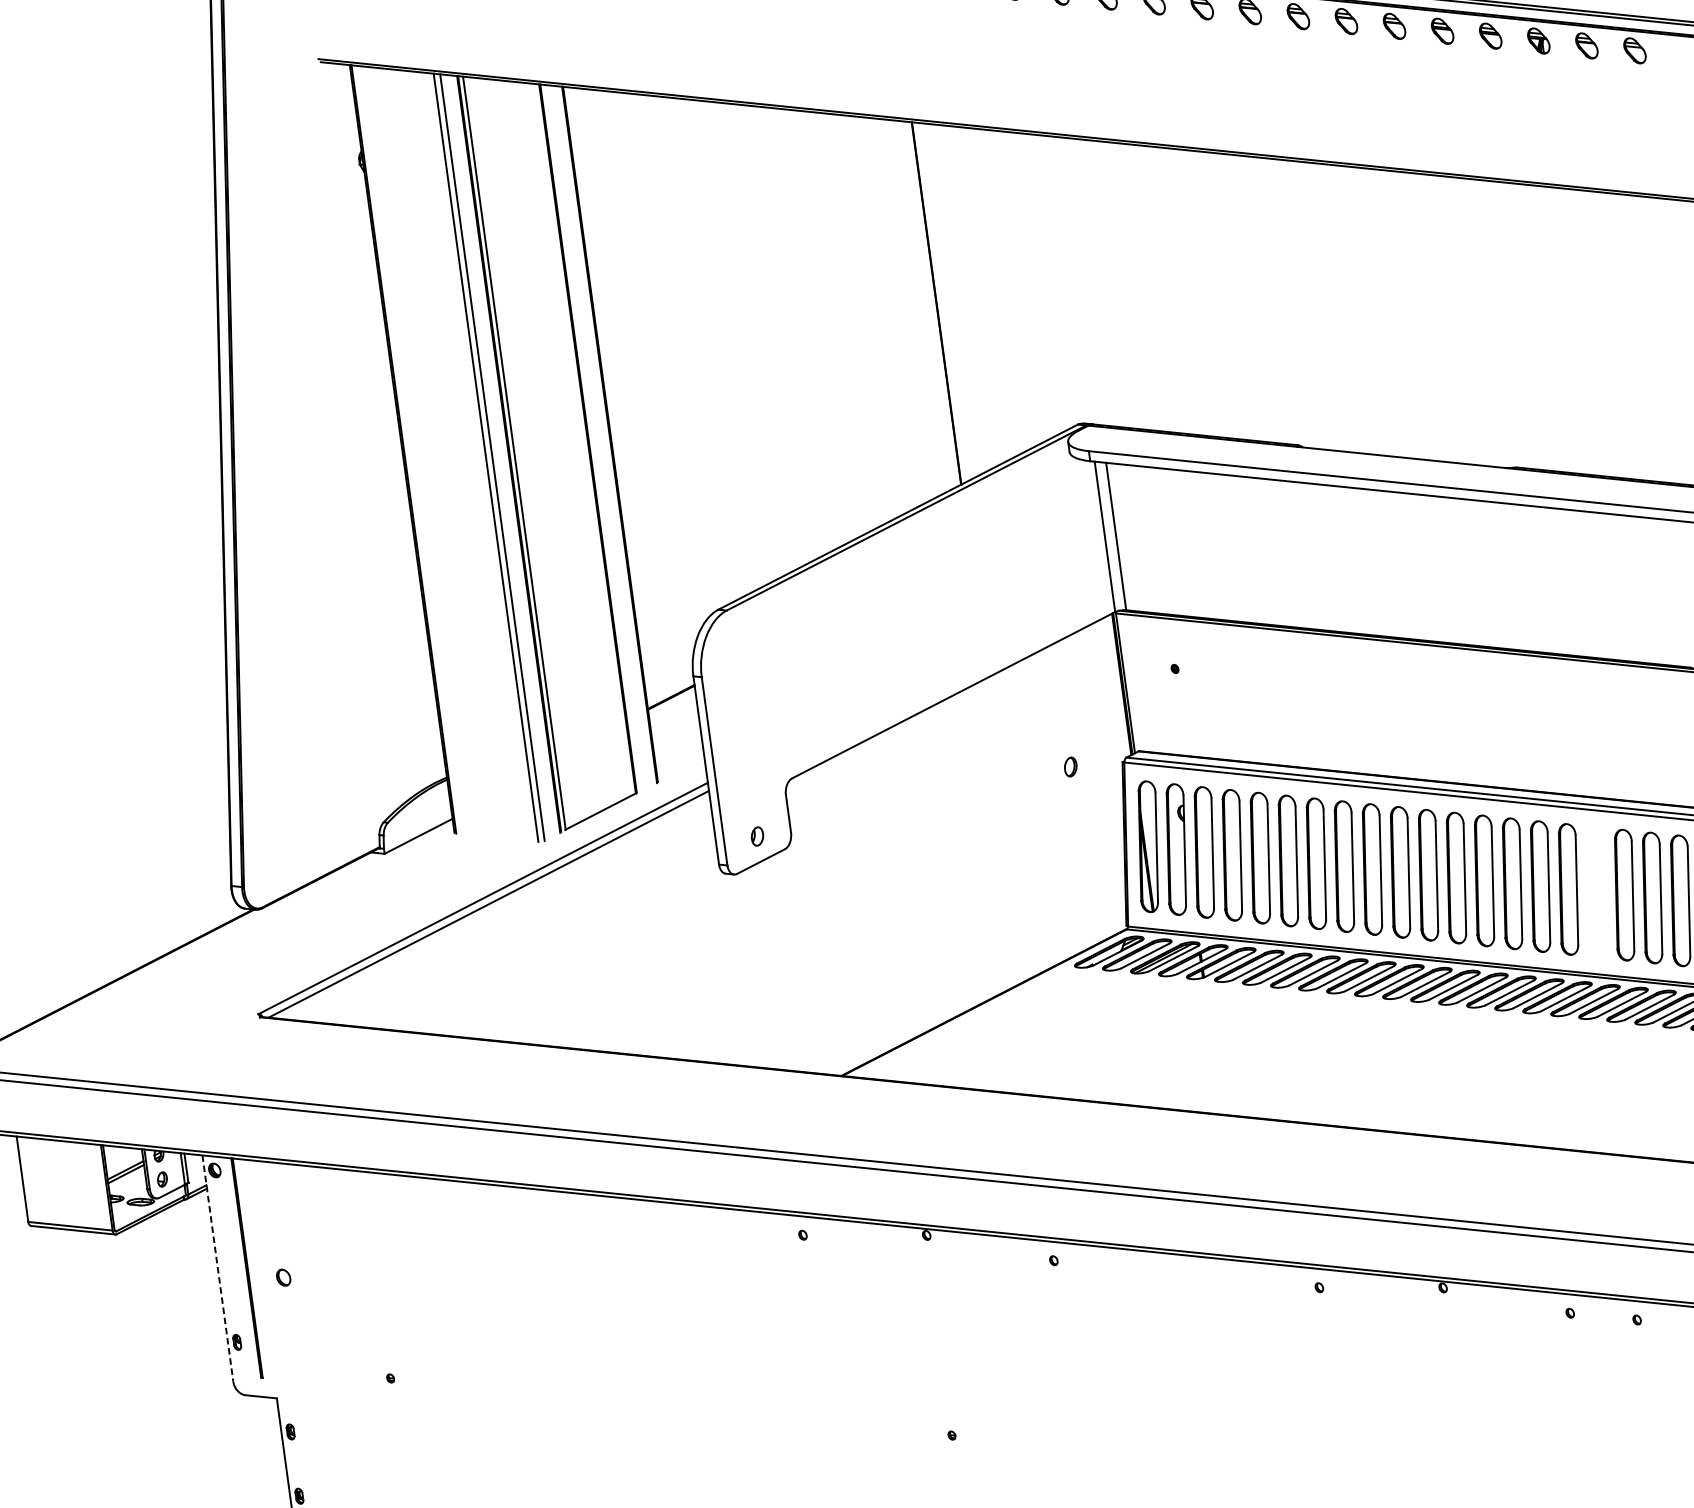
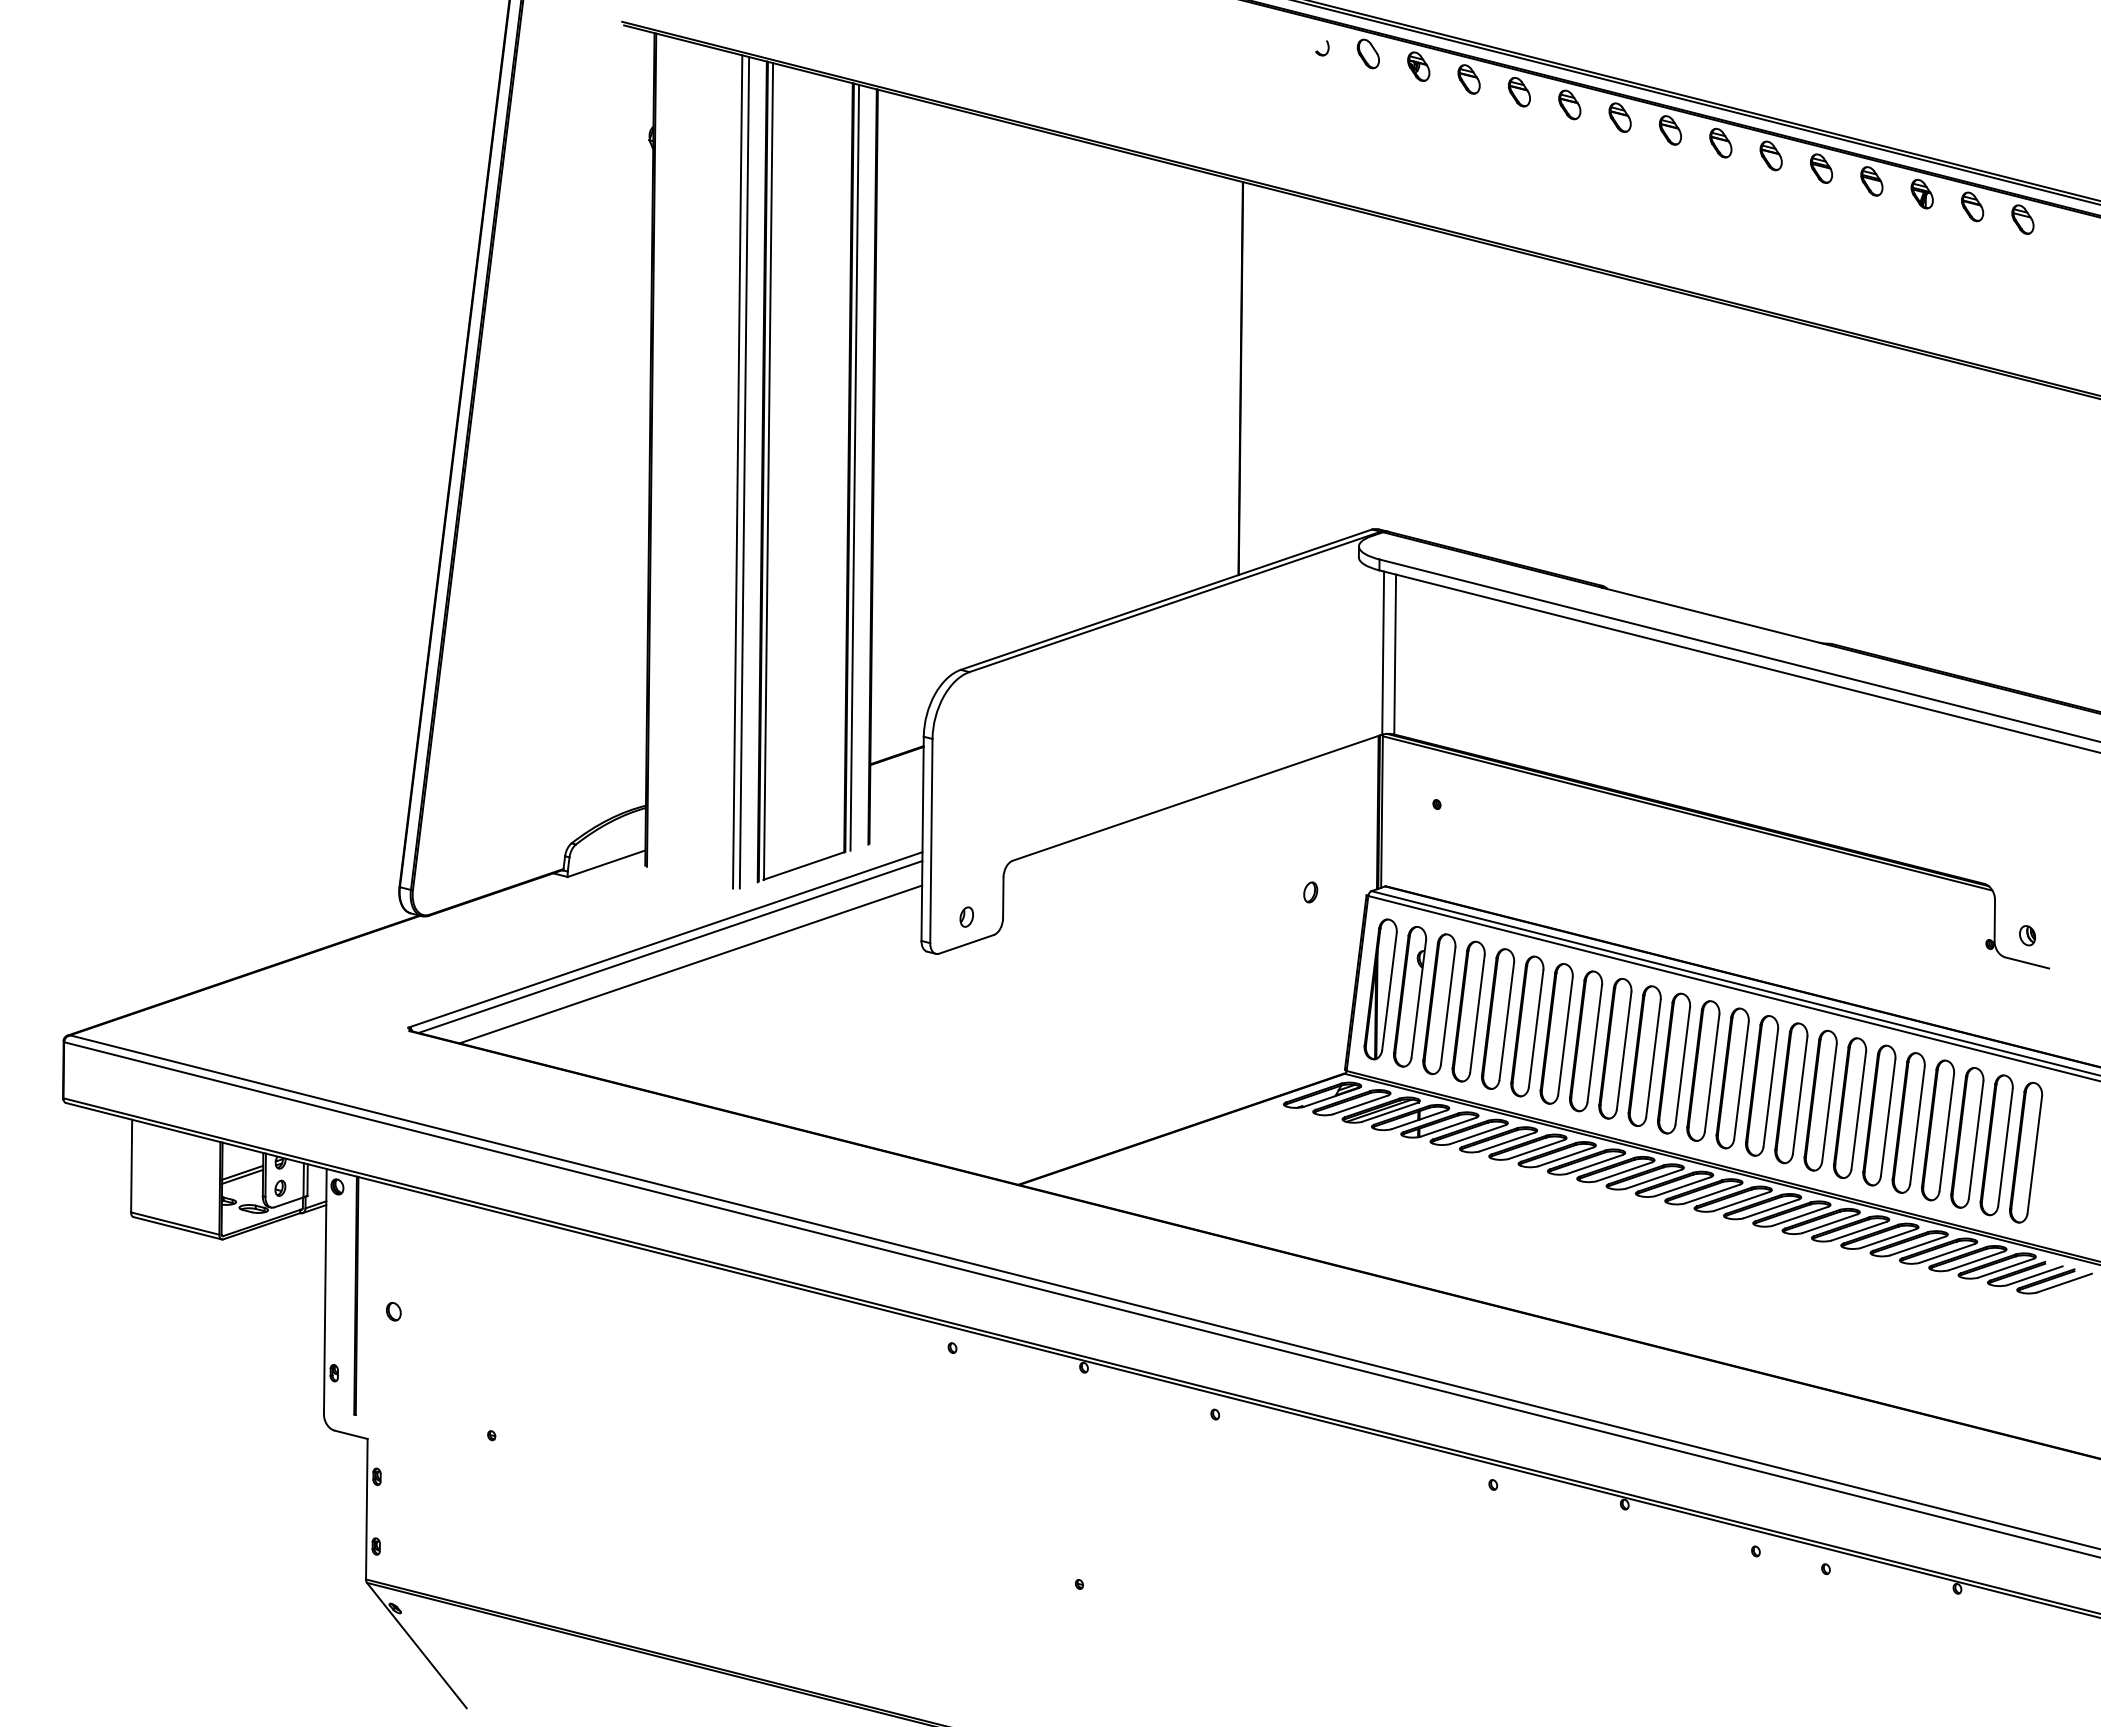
line: (593, 437) -> (854, 467), added
part: (1596, 891) -> (1850, 1107), added
line: (509, 917) -> (690, 964), added
line: (218, 1268) -> (325, 1291), dashed -> solid

